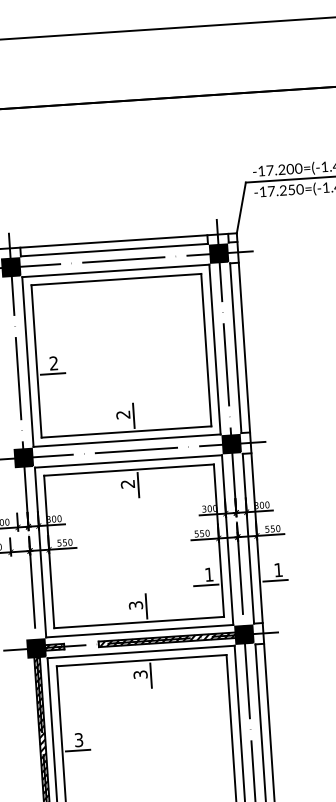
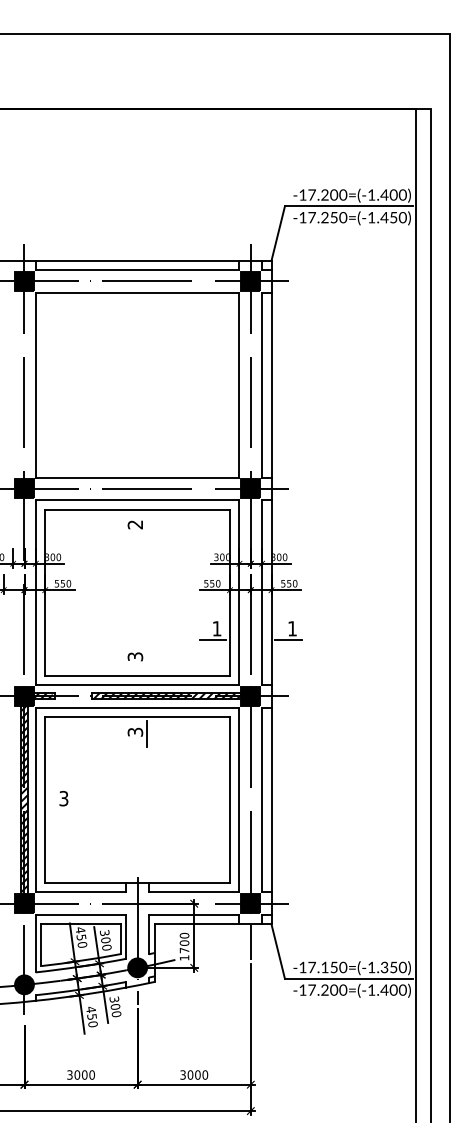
part: (121, 355) -> (137, 384), removed
line: (138, 485) -> (146, 526), removed
line: (146, 606) -> (146, 658), removed
line: (78, 751) -> (62, 810), removed

